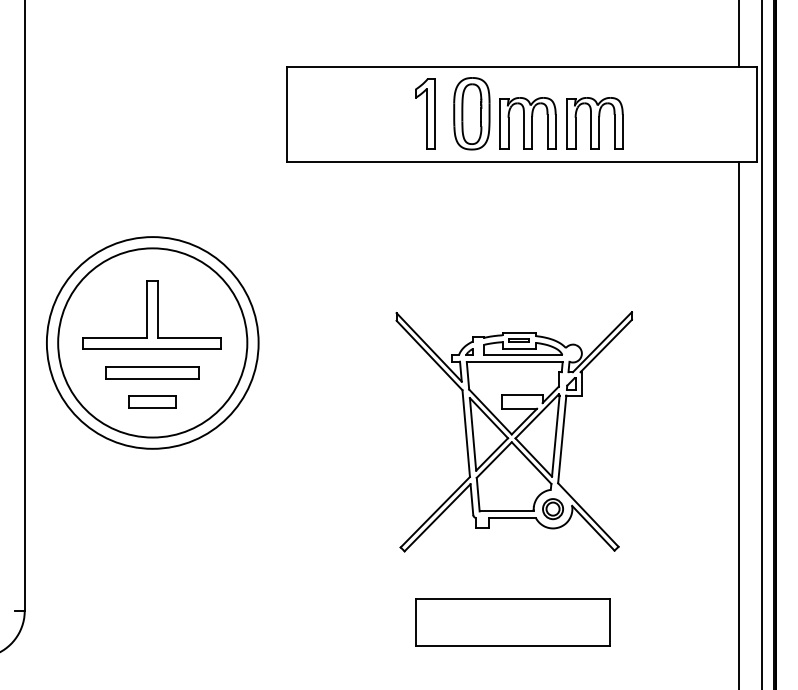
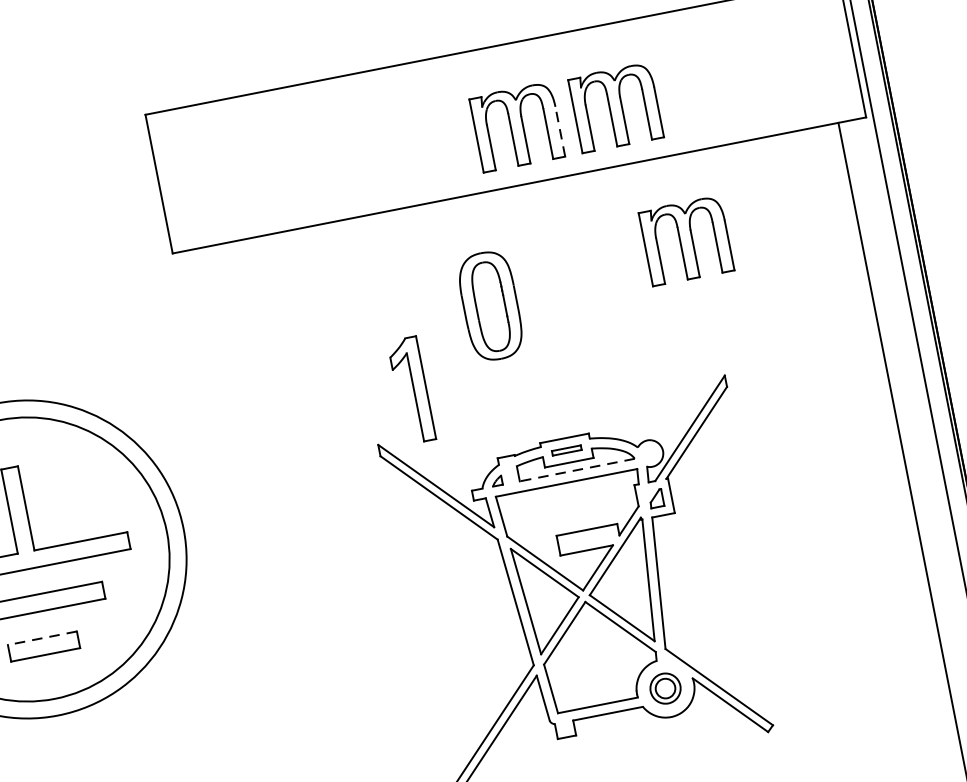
part: (425, 113) -> (411, 390), moved
part: (471, 113) -> (490, 305), moved
line: (555, 131) -> (559, 131), solid -> dashed
part: (623, 219) -> (685, 241), added
line: (522, 355) -> (576, 471), solid -> dashed
line: (151, 396) -> (41, 638), solid -> dashed

